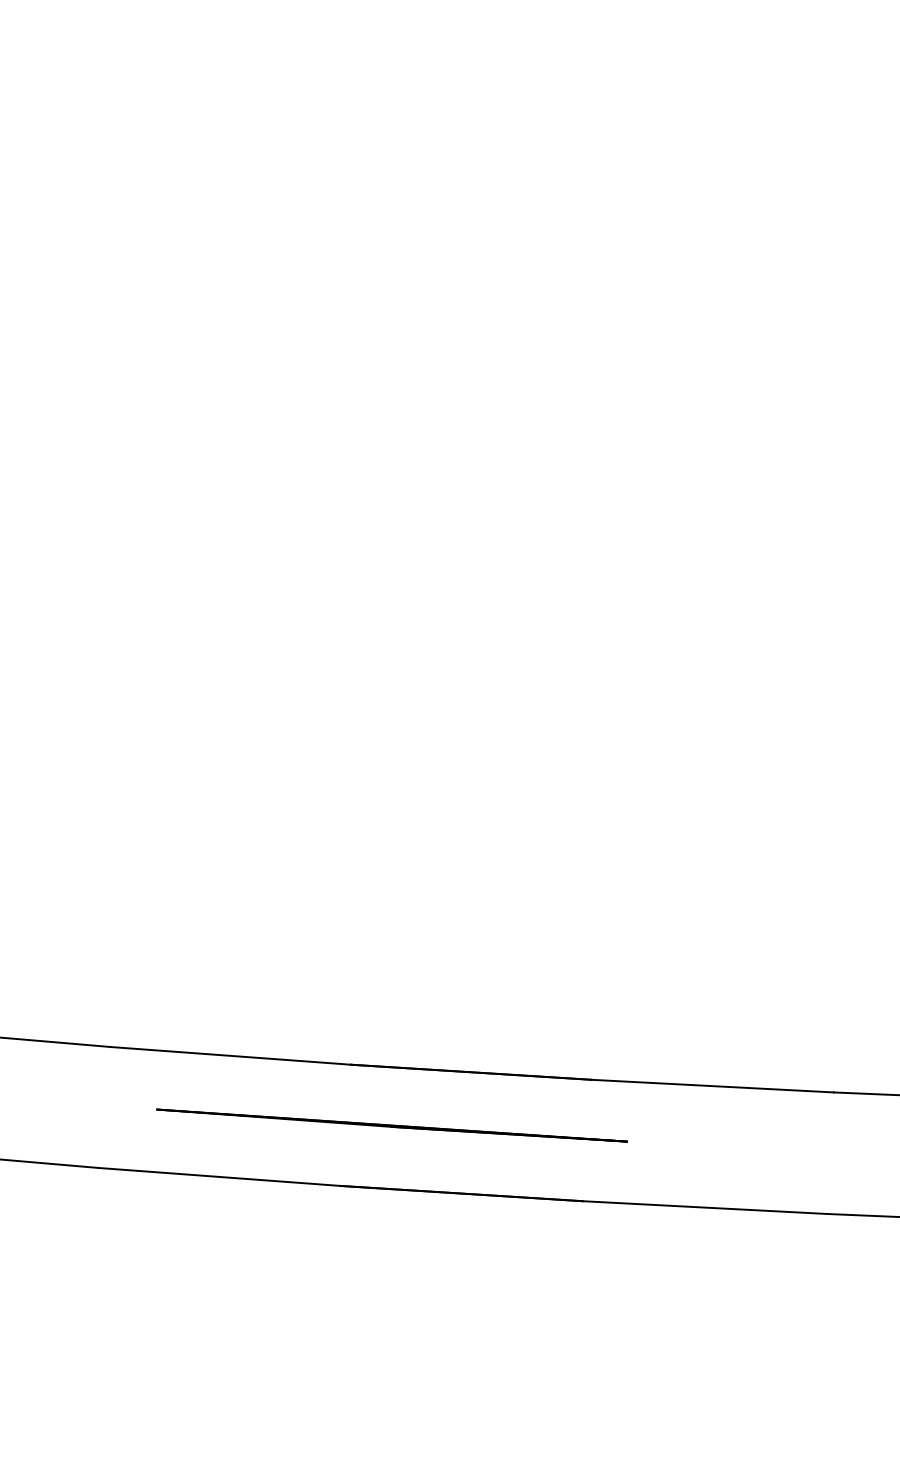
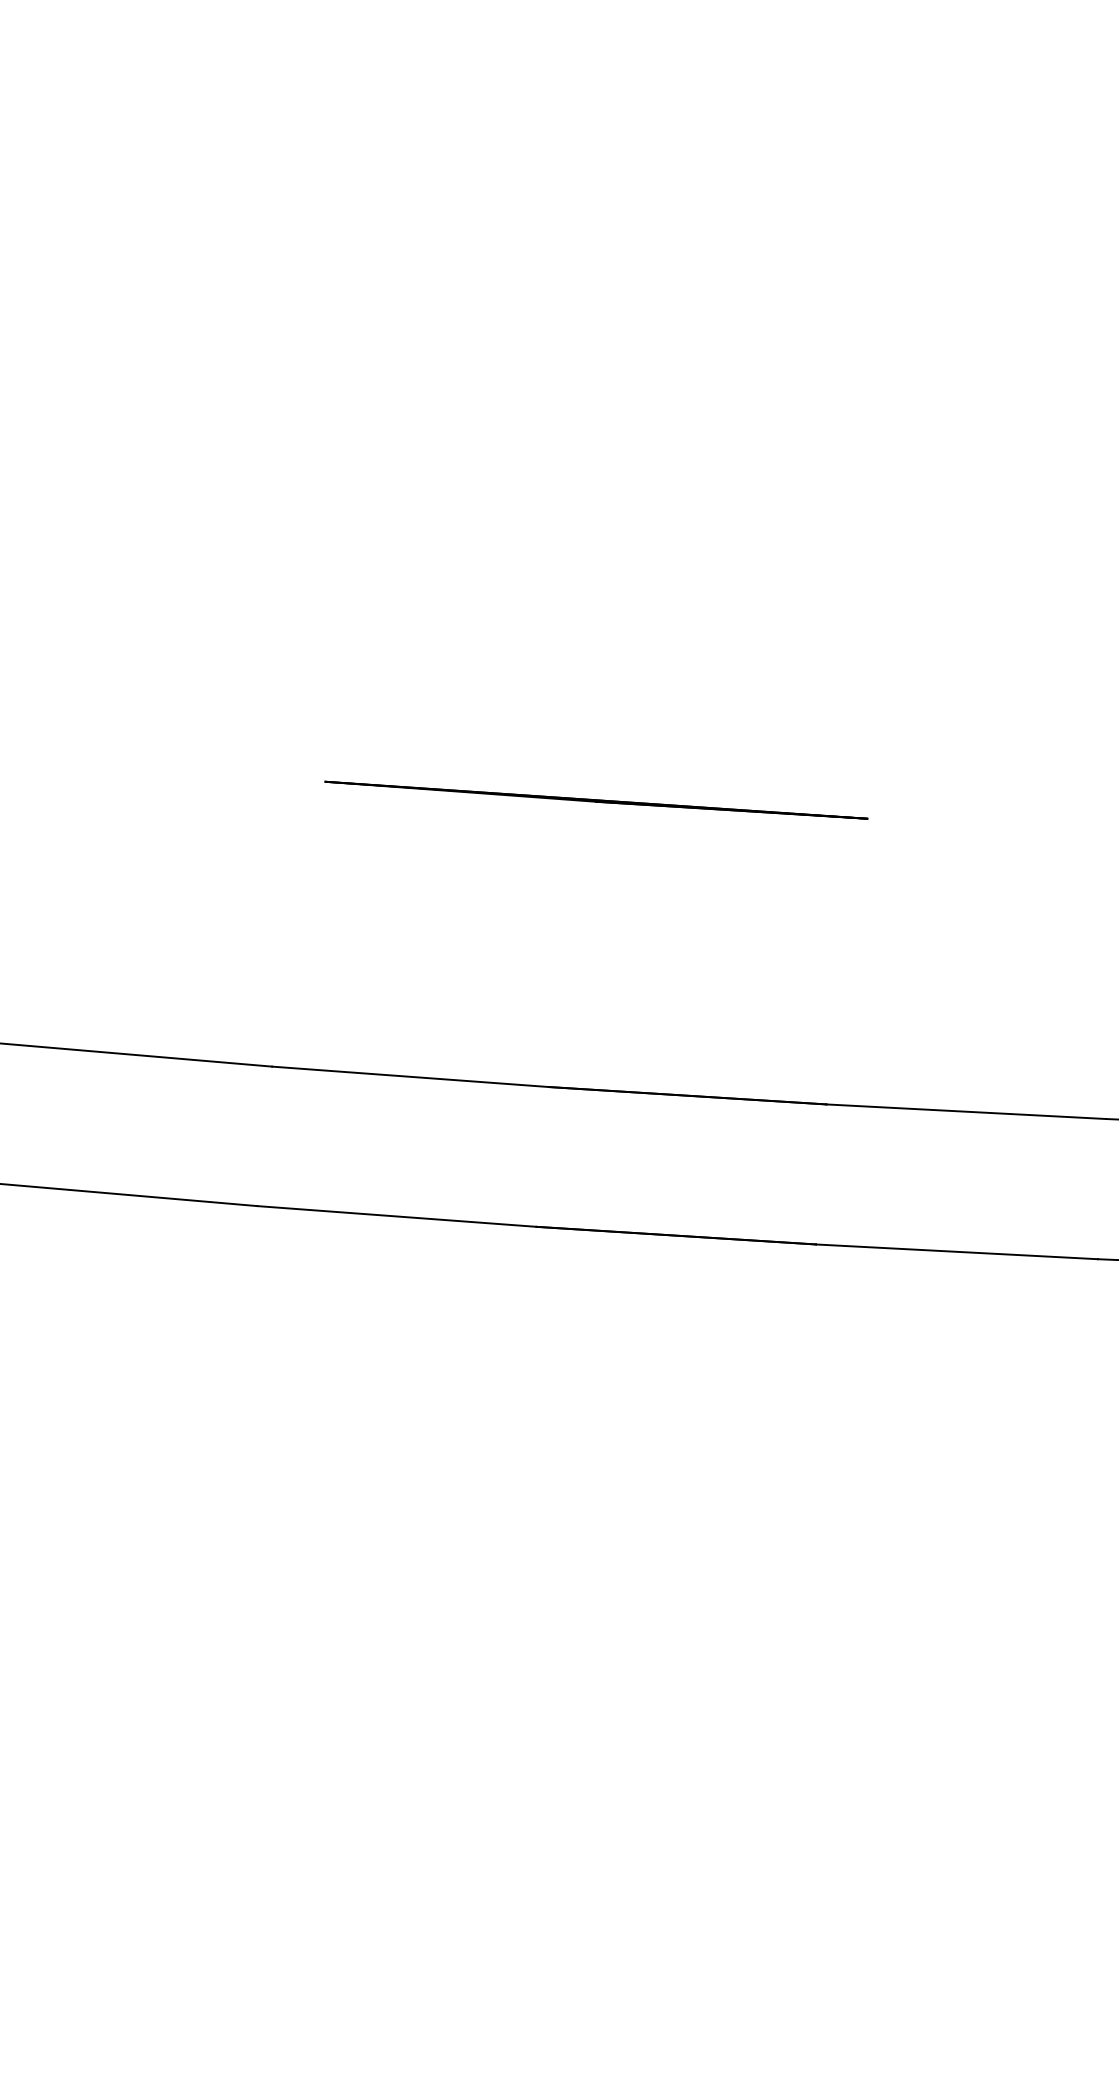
line: (392, 1124) -> (596, 799), moved

